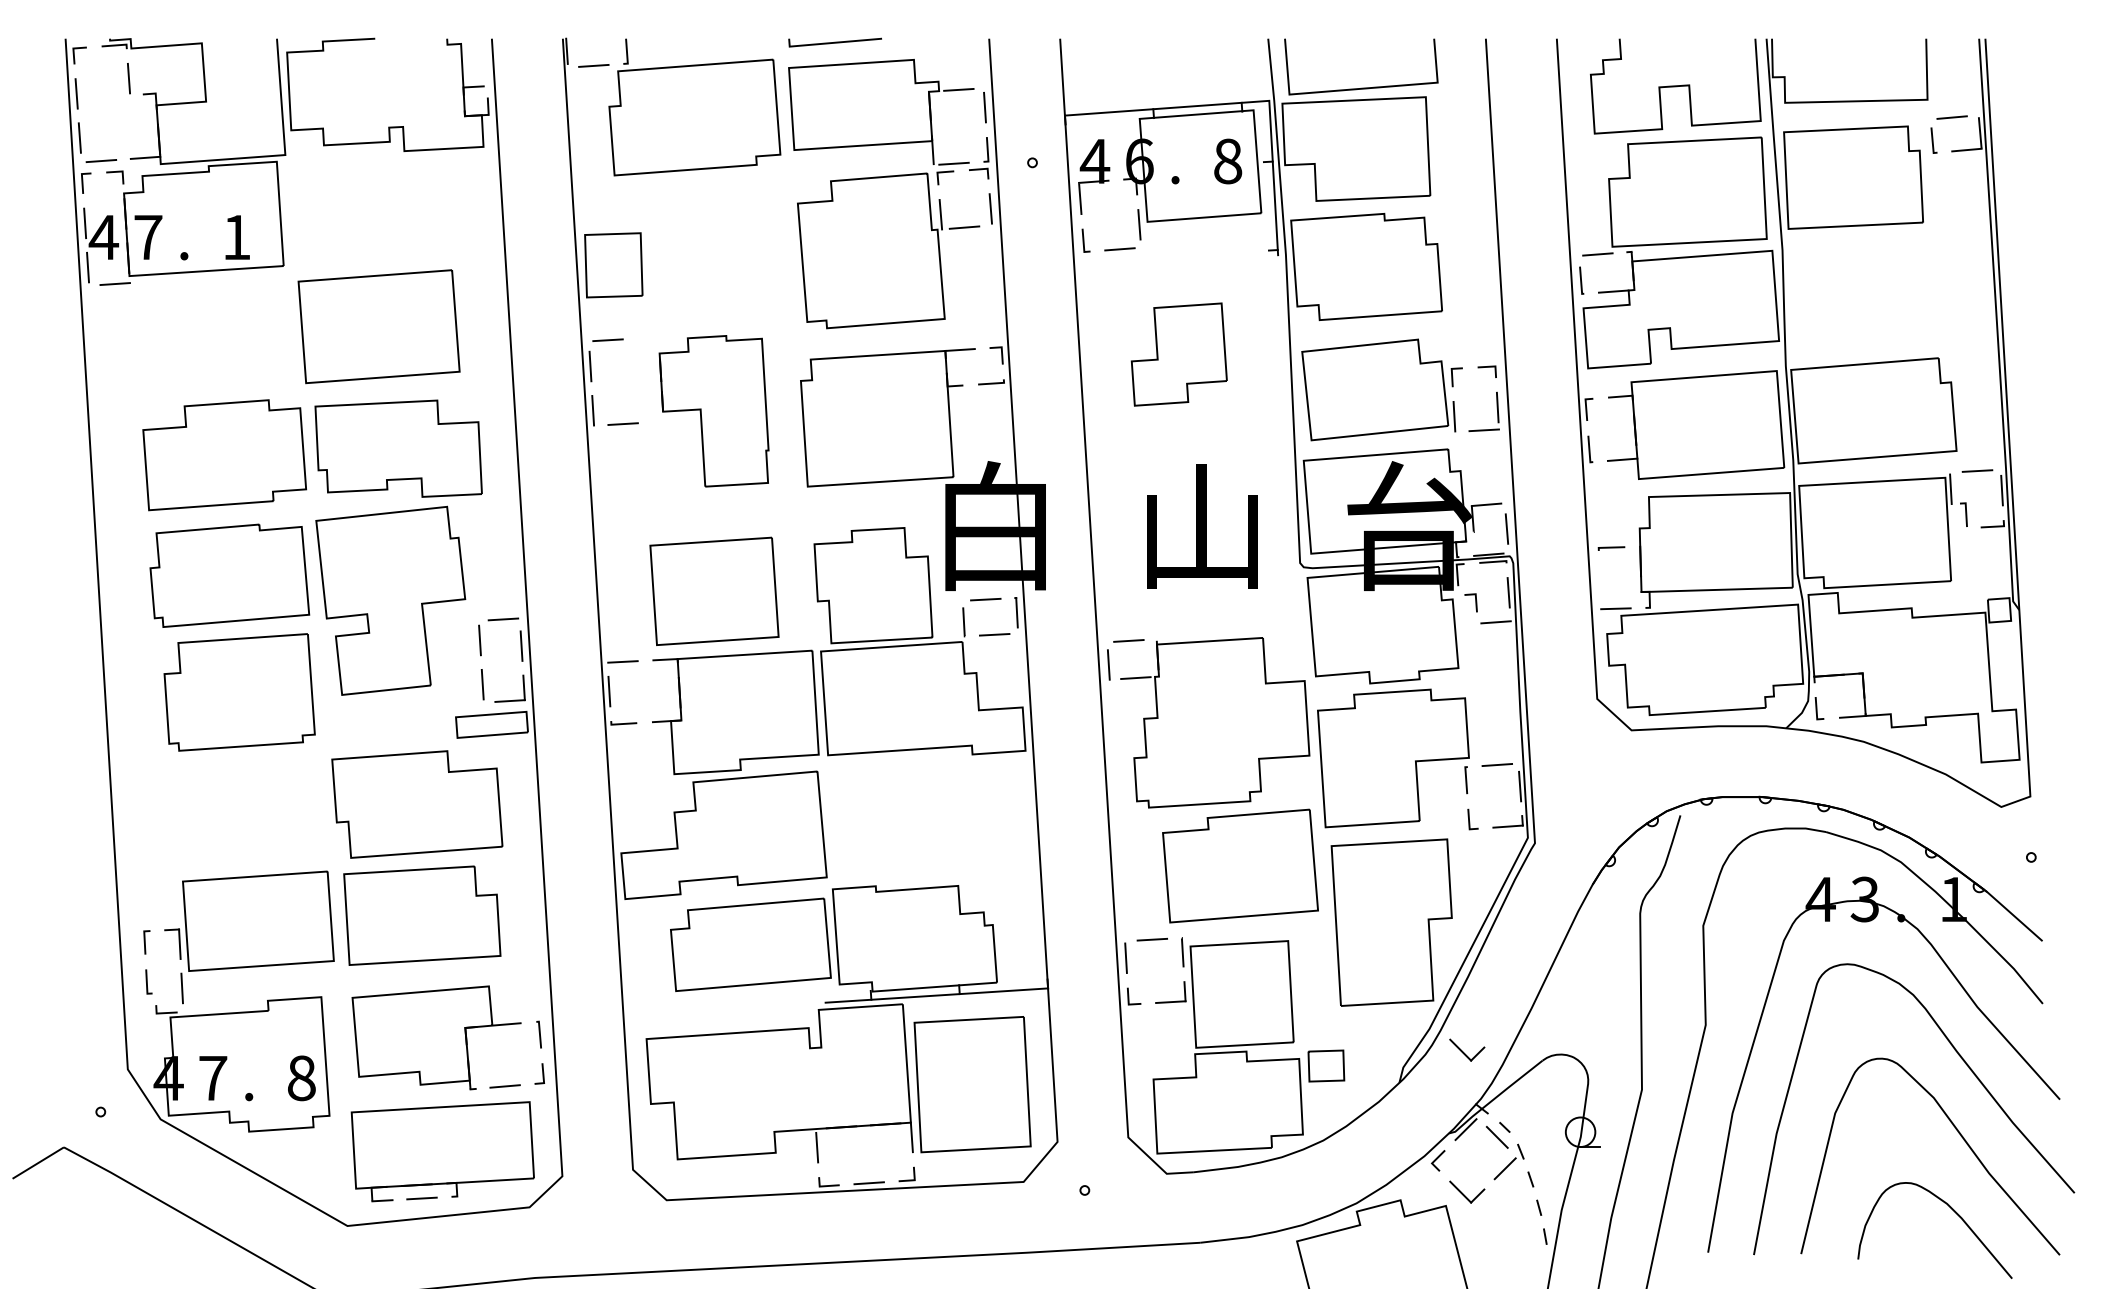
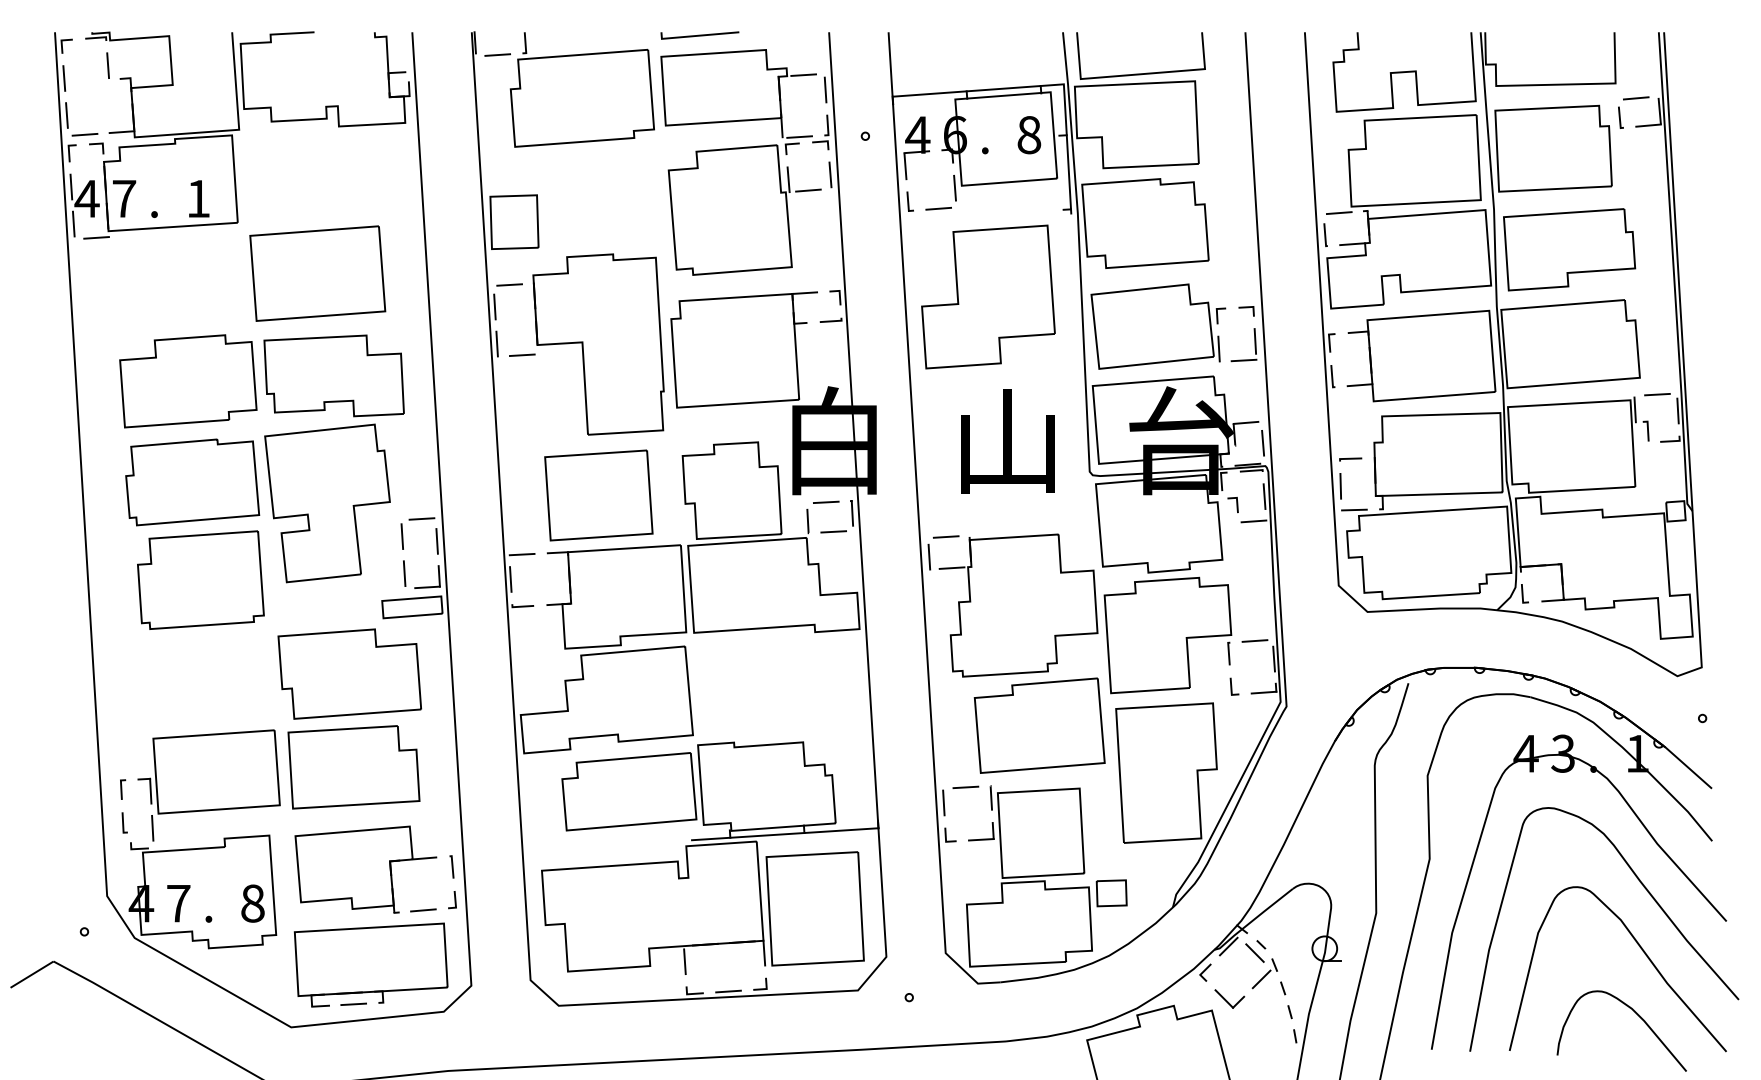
part: (1872, 297) -> (1569, 249), added
part: (1179, 353) -> (988, 296), size x1.67
part: (714, 411) -> (598, 344), size x1.43
line: (1599, 579) -> (1340, 485), added
part: (1466, 1049) -> (1229, 879), removed

